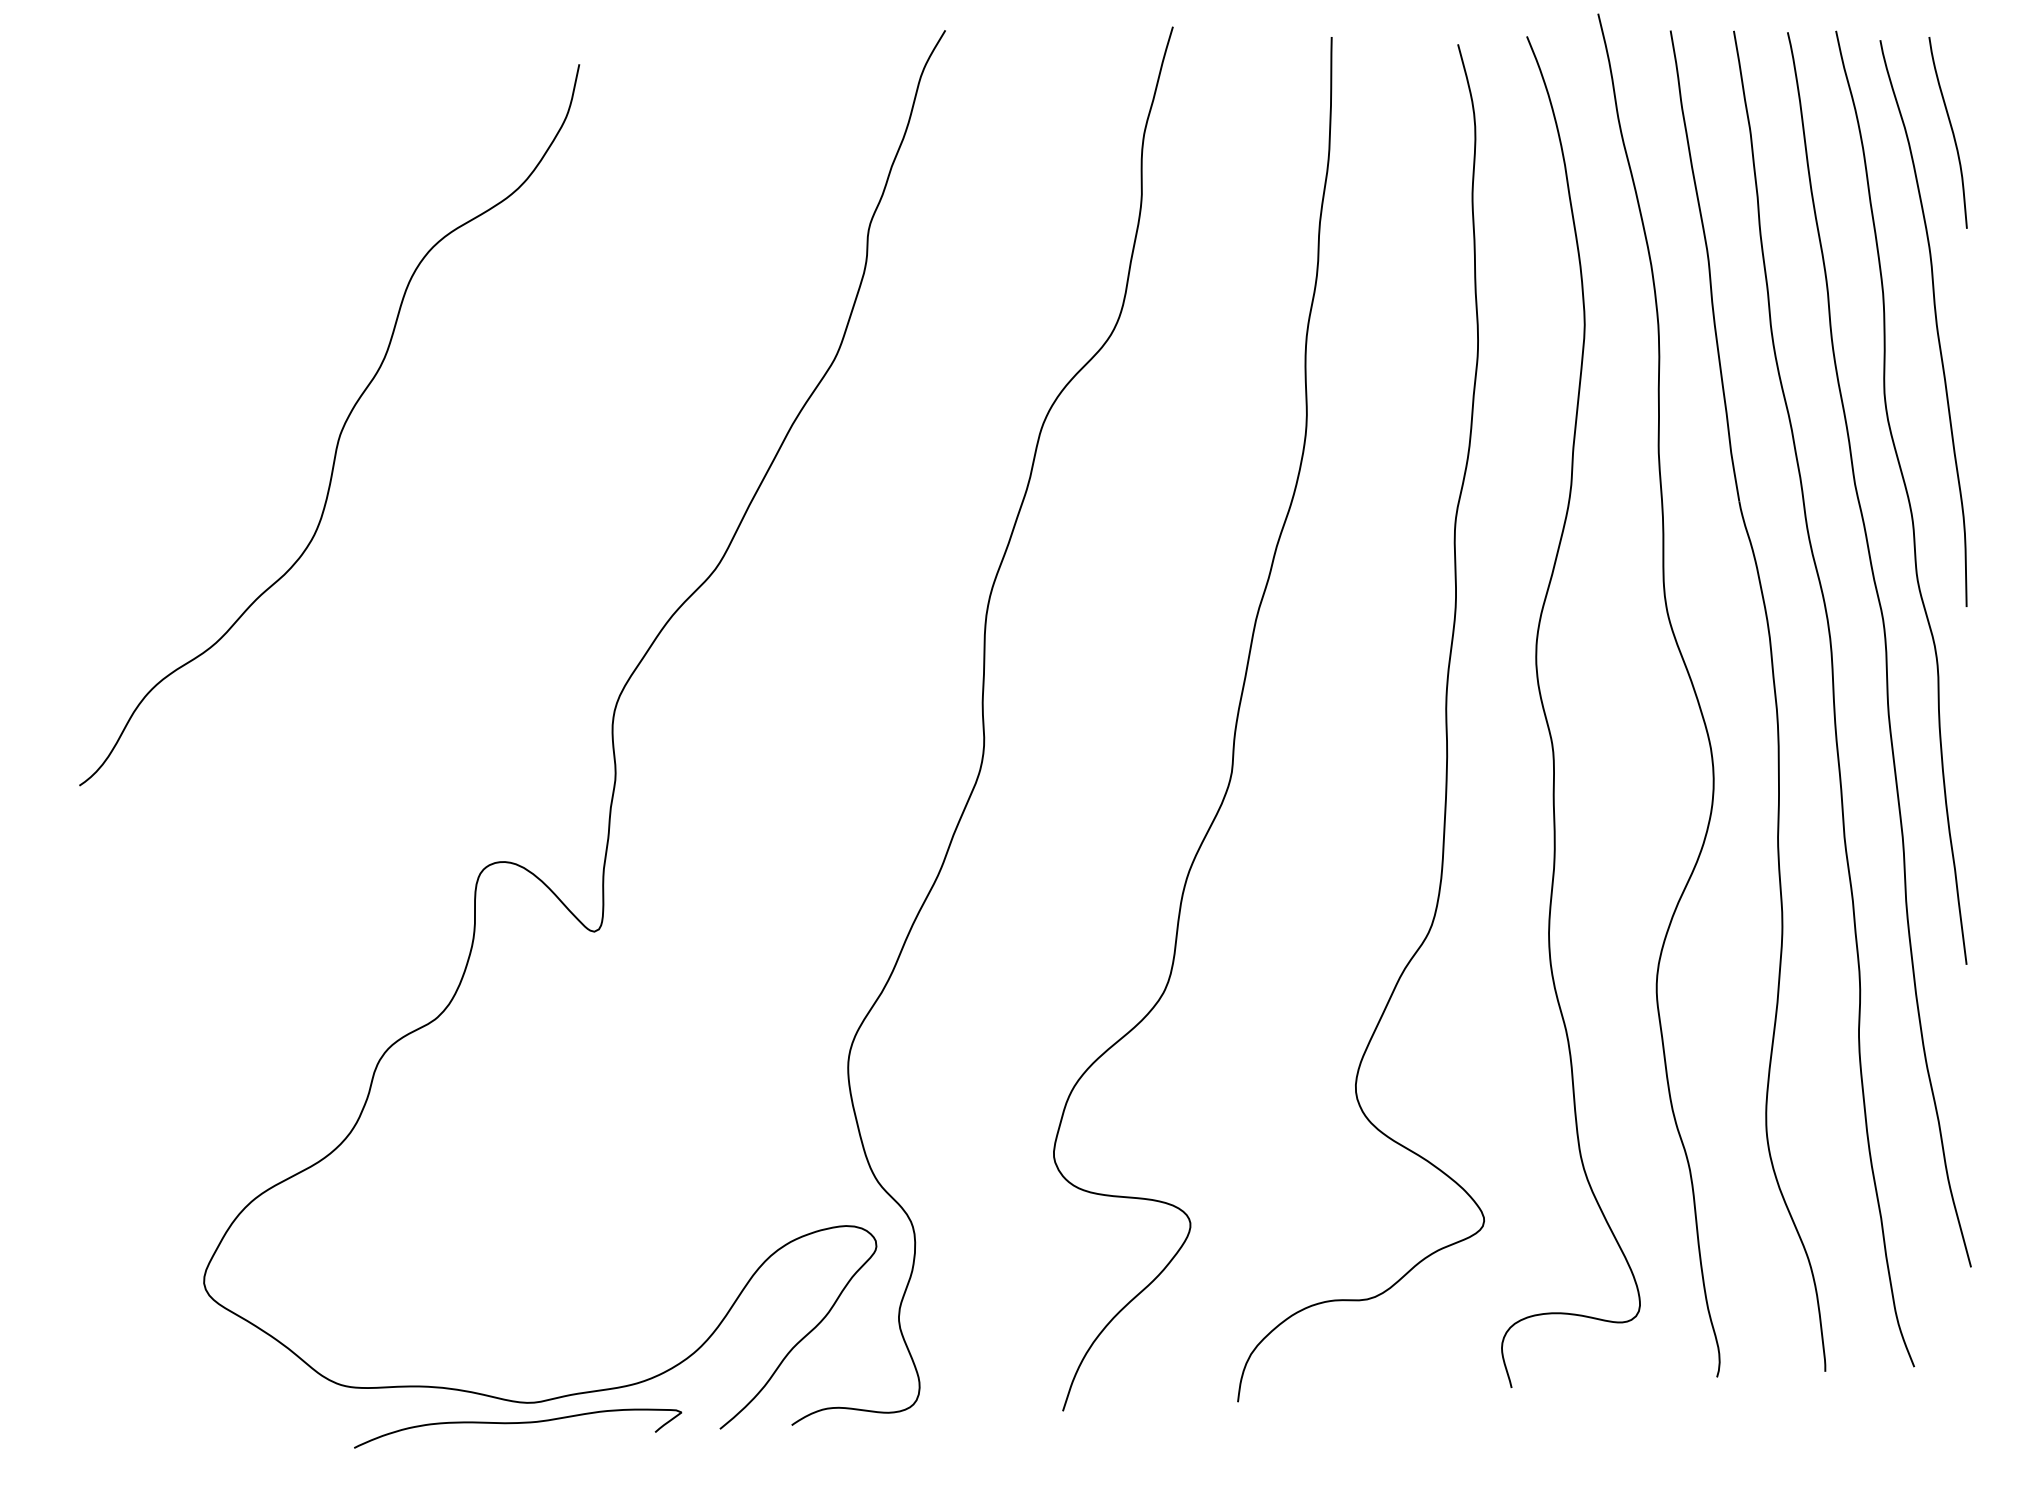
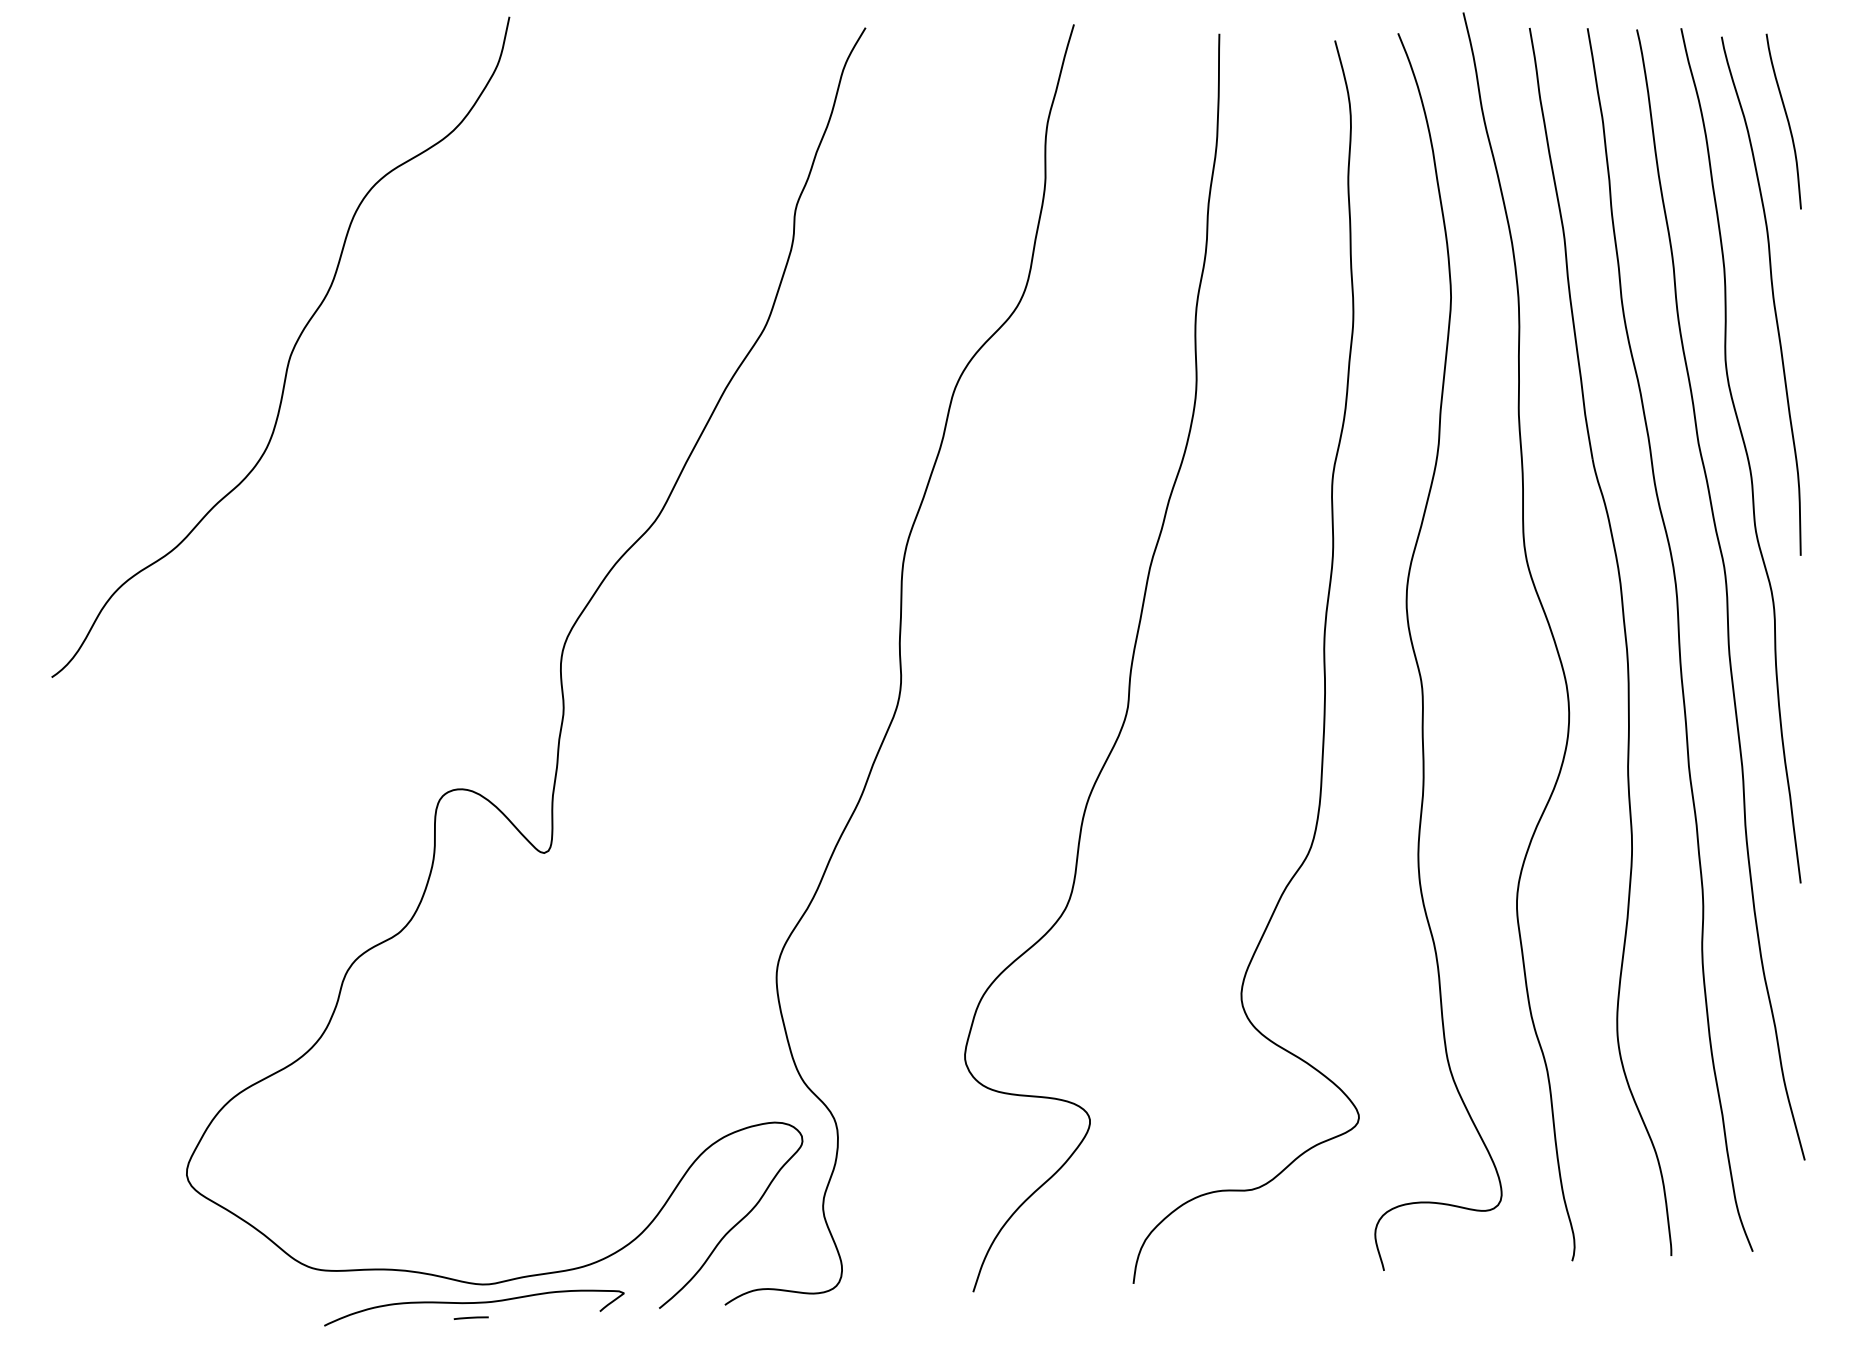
curve: (341, 428) -> (291, 350), moved
line: (513, 1438) -> (470, 1317), added

